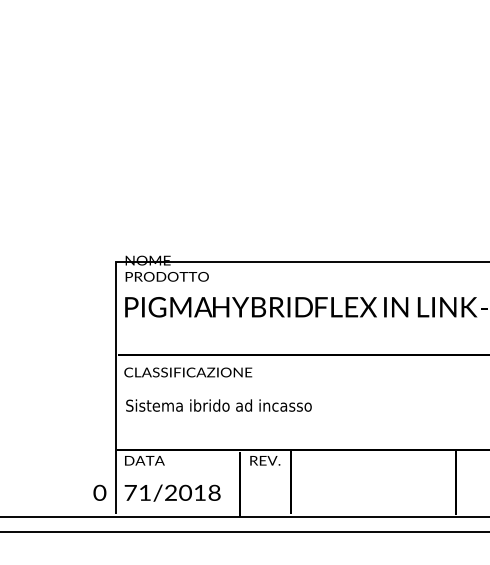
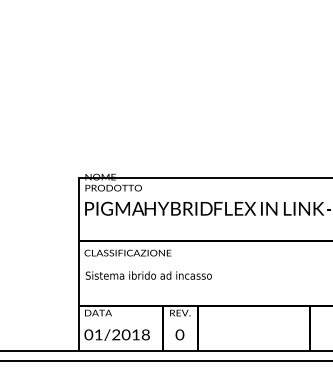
text: (99, 492) -> (179, 334), moved
text: (130, 492) -> (88, 334), 71/2018 -> 01/2018

